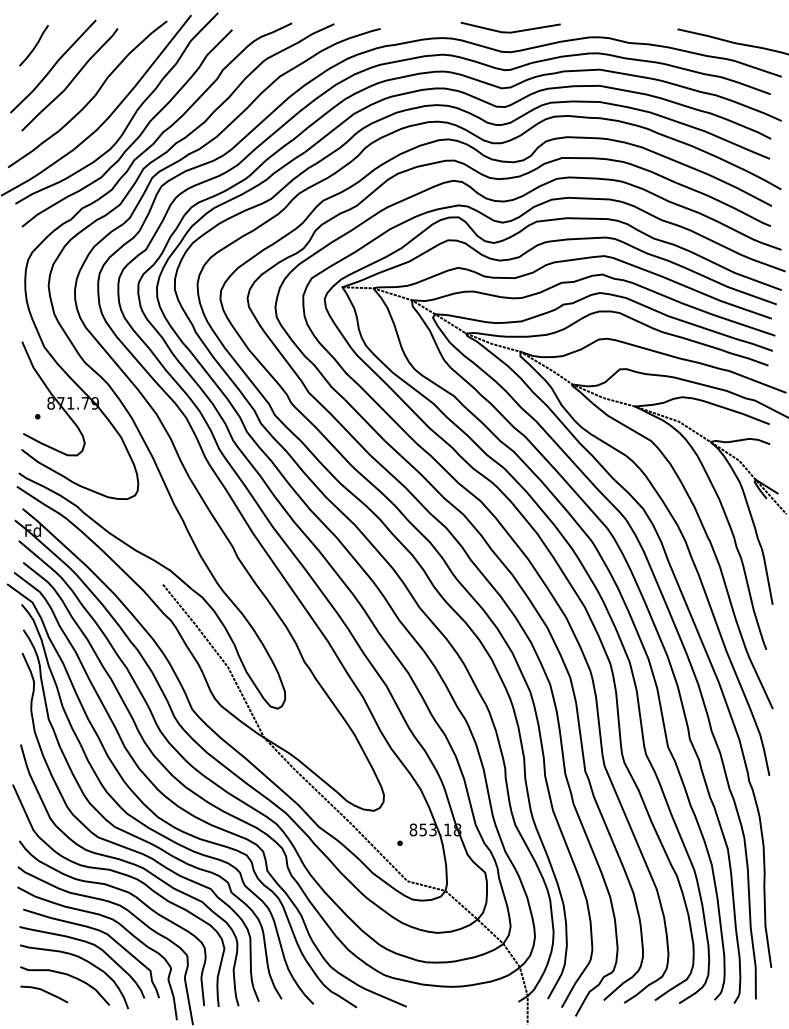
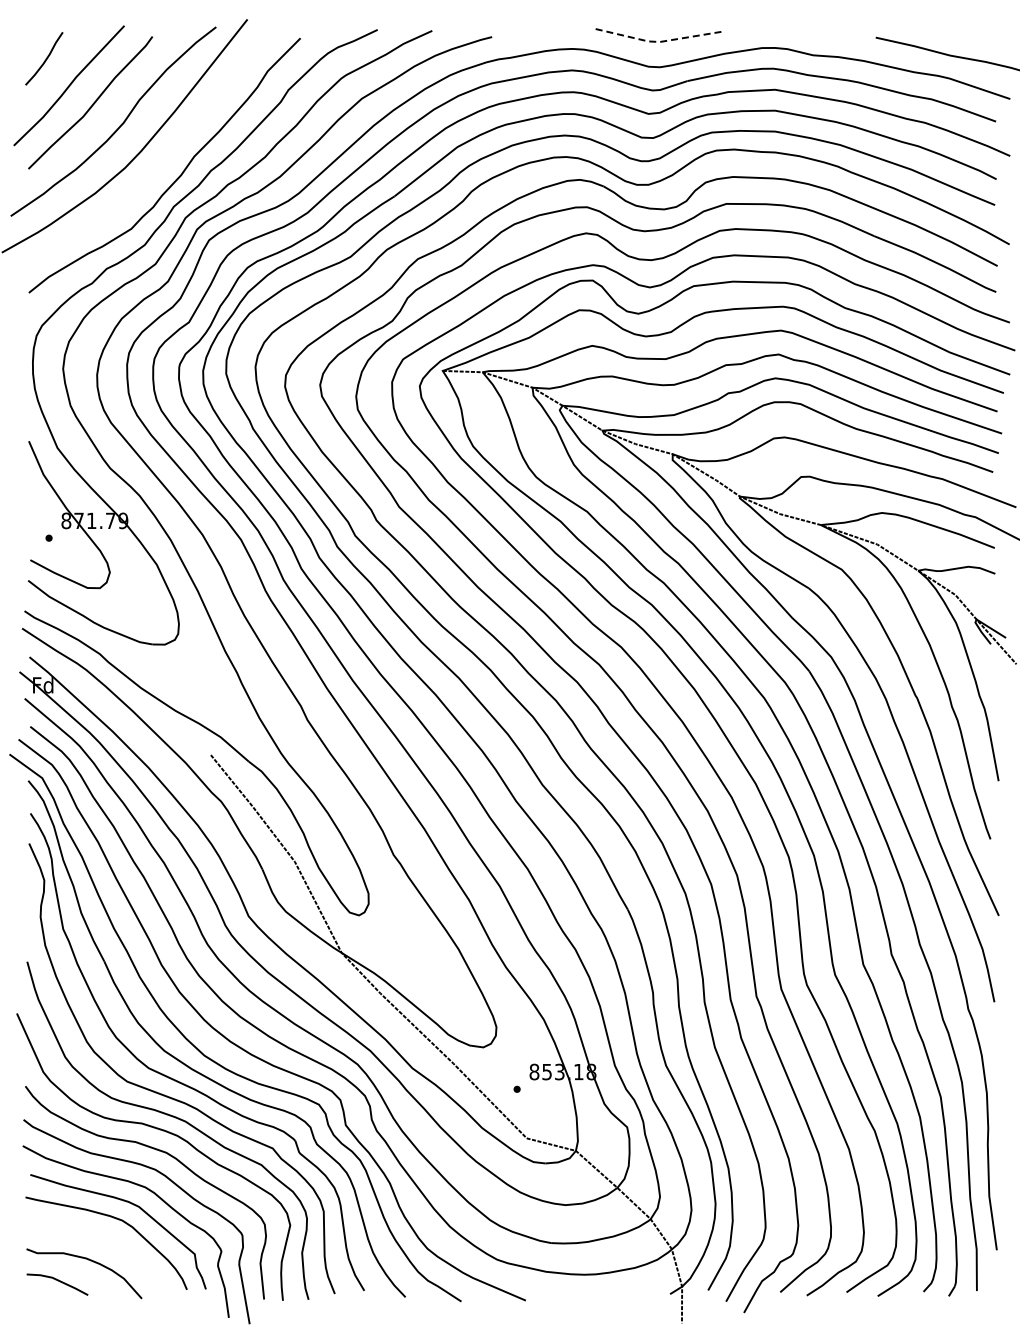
line: (510, 33) -> (659, 42), solid -> dashed
curve: (131, 117) -> (170, 151), removed
part: (82, 959) -> (106, 1239), removed

